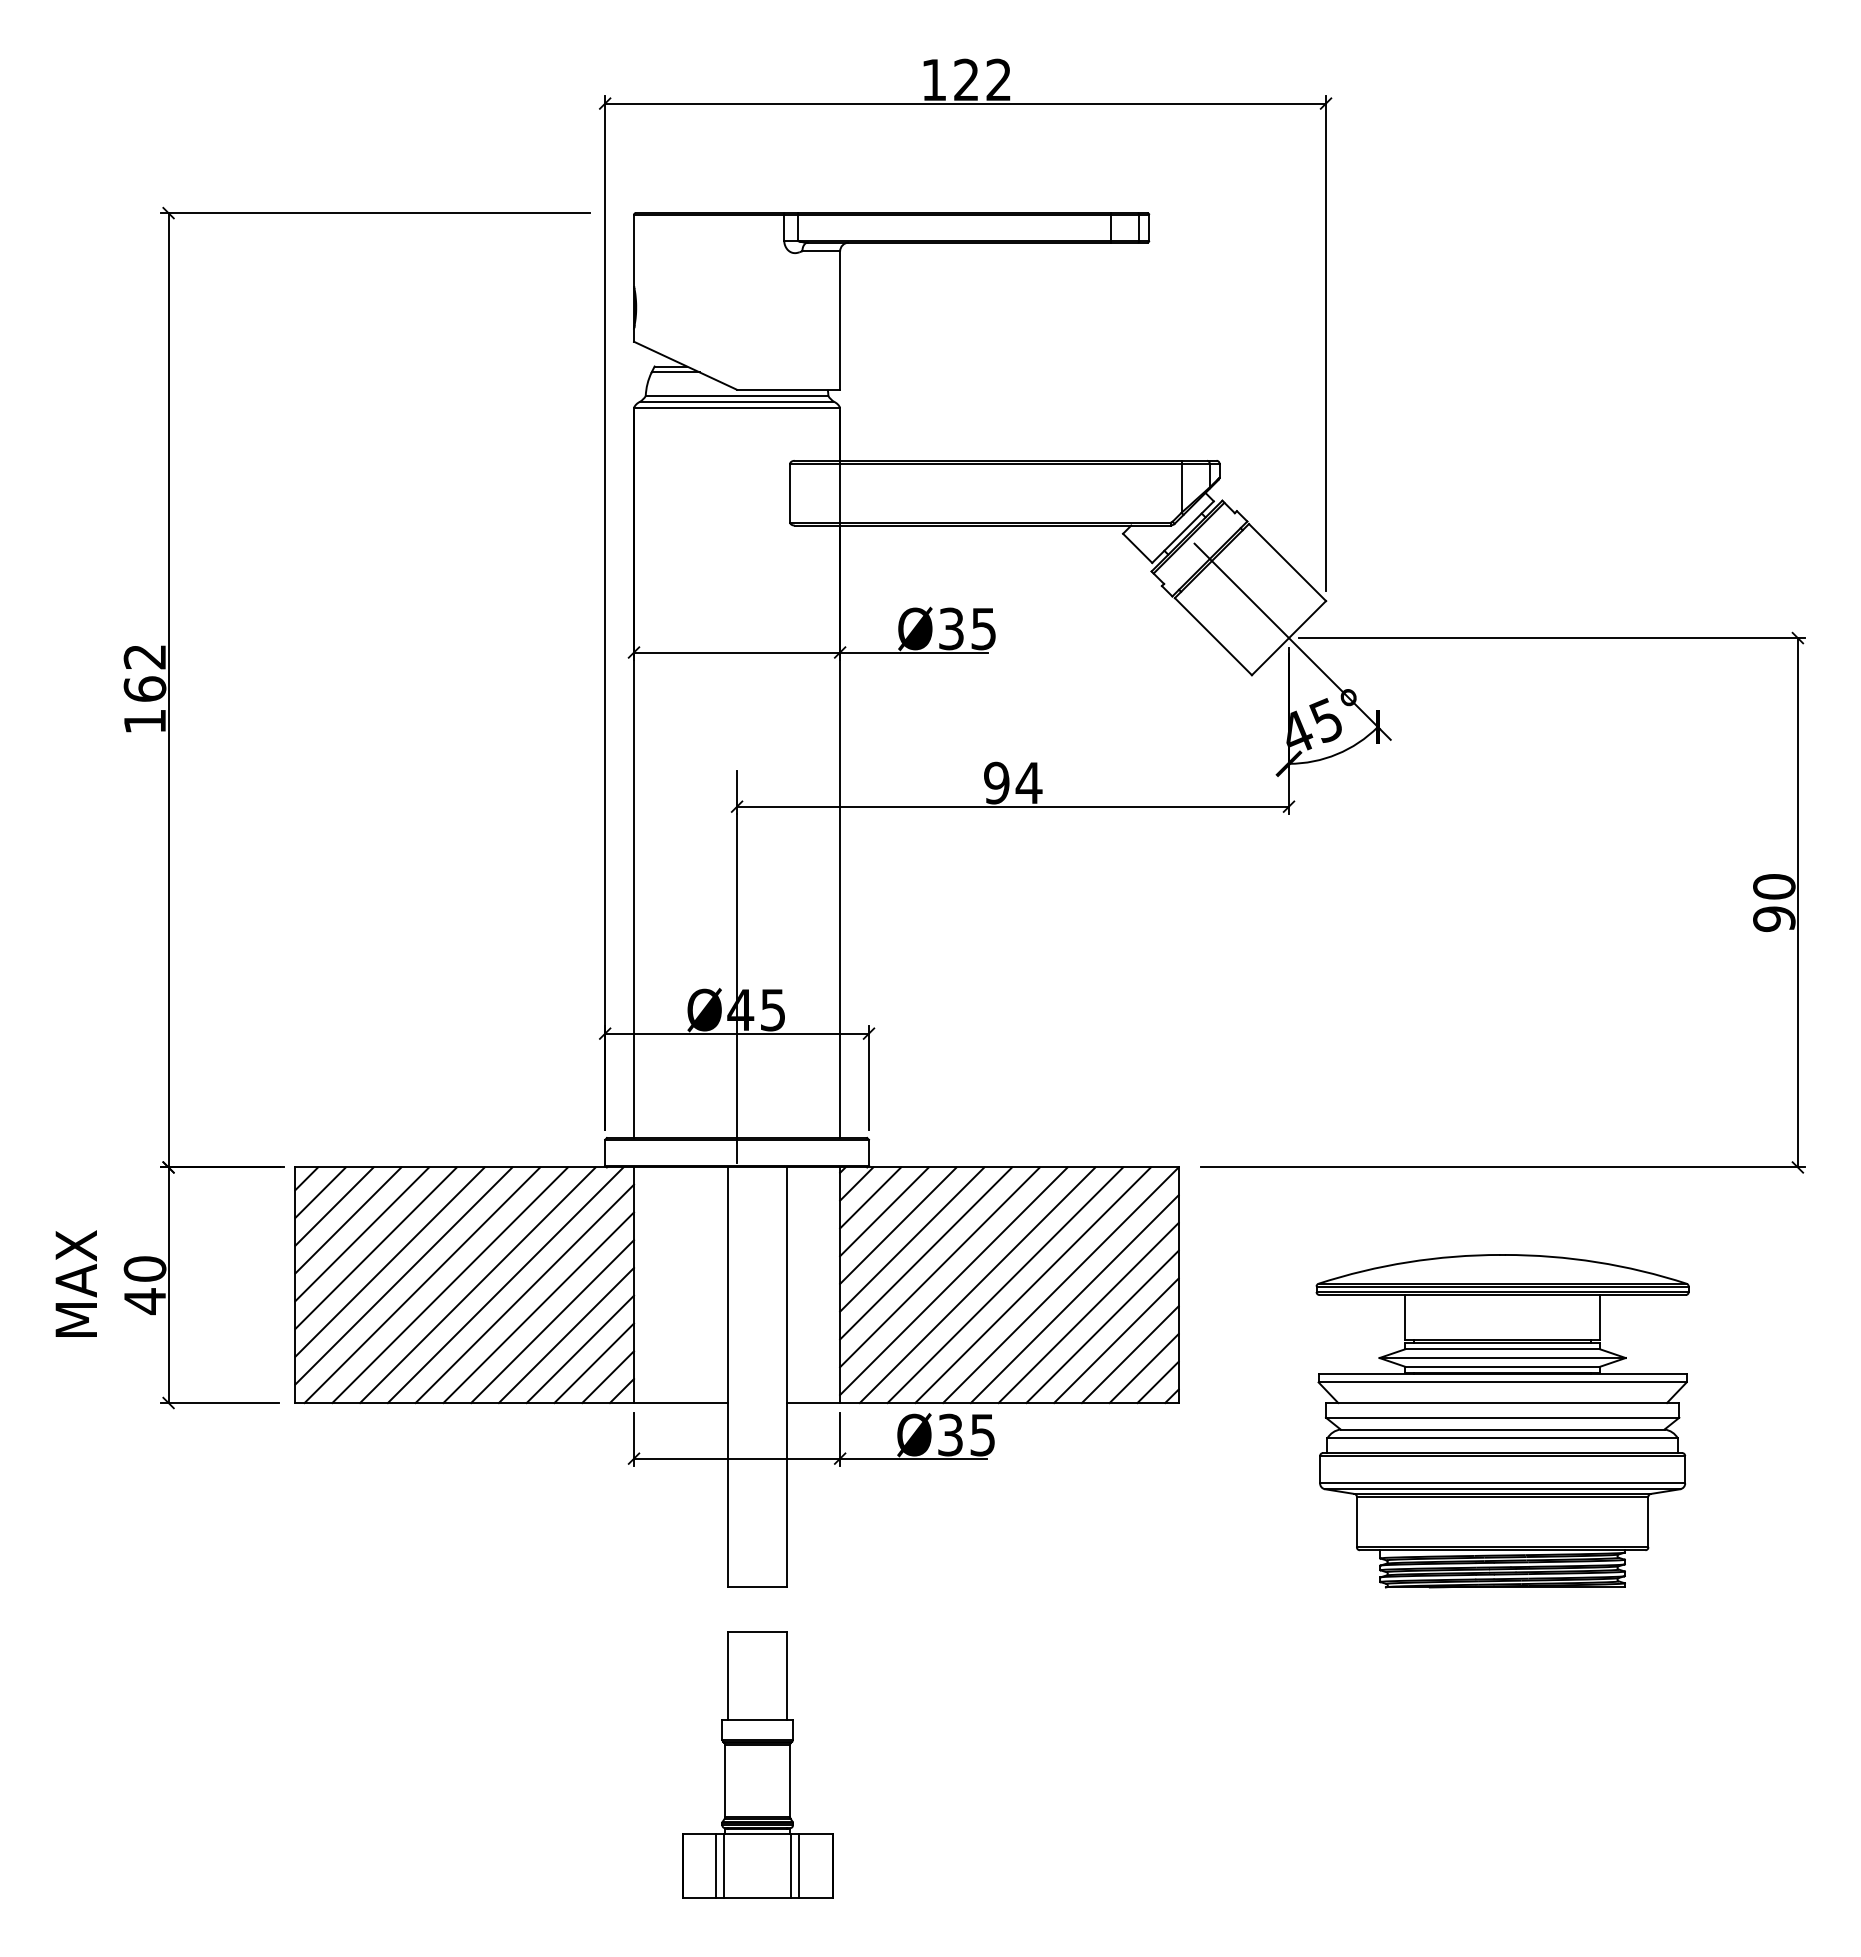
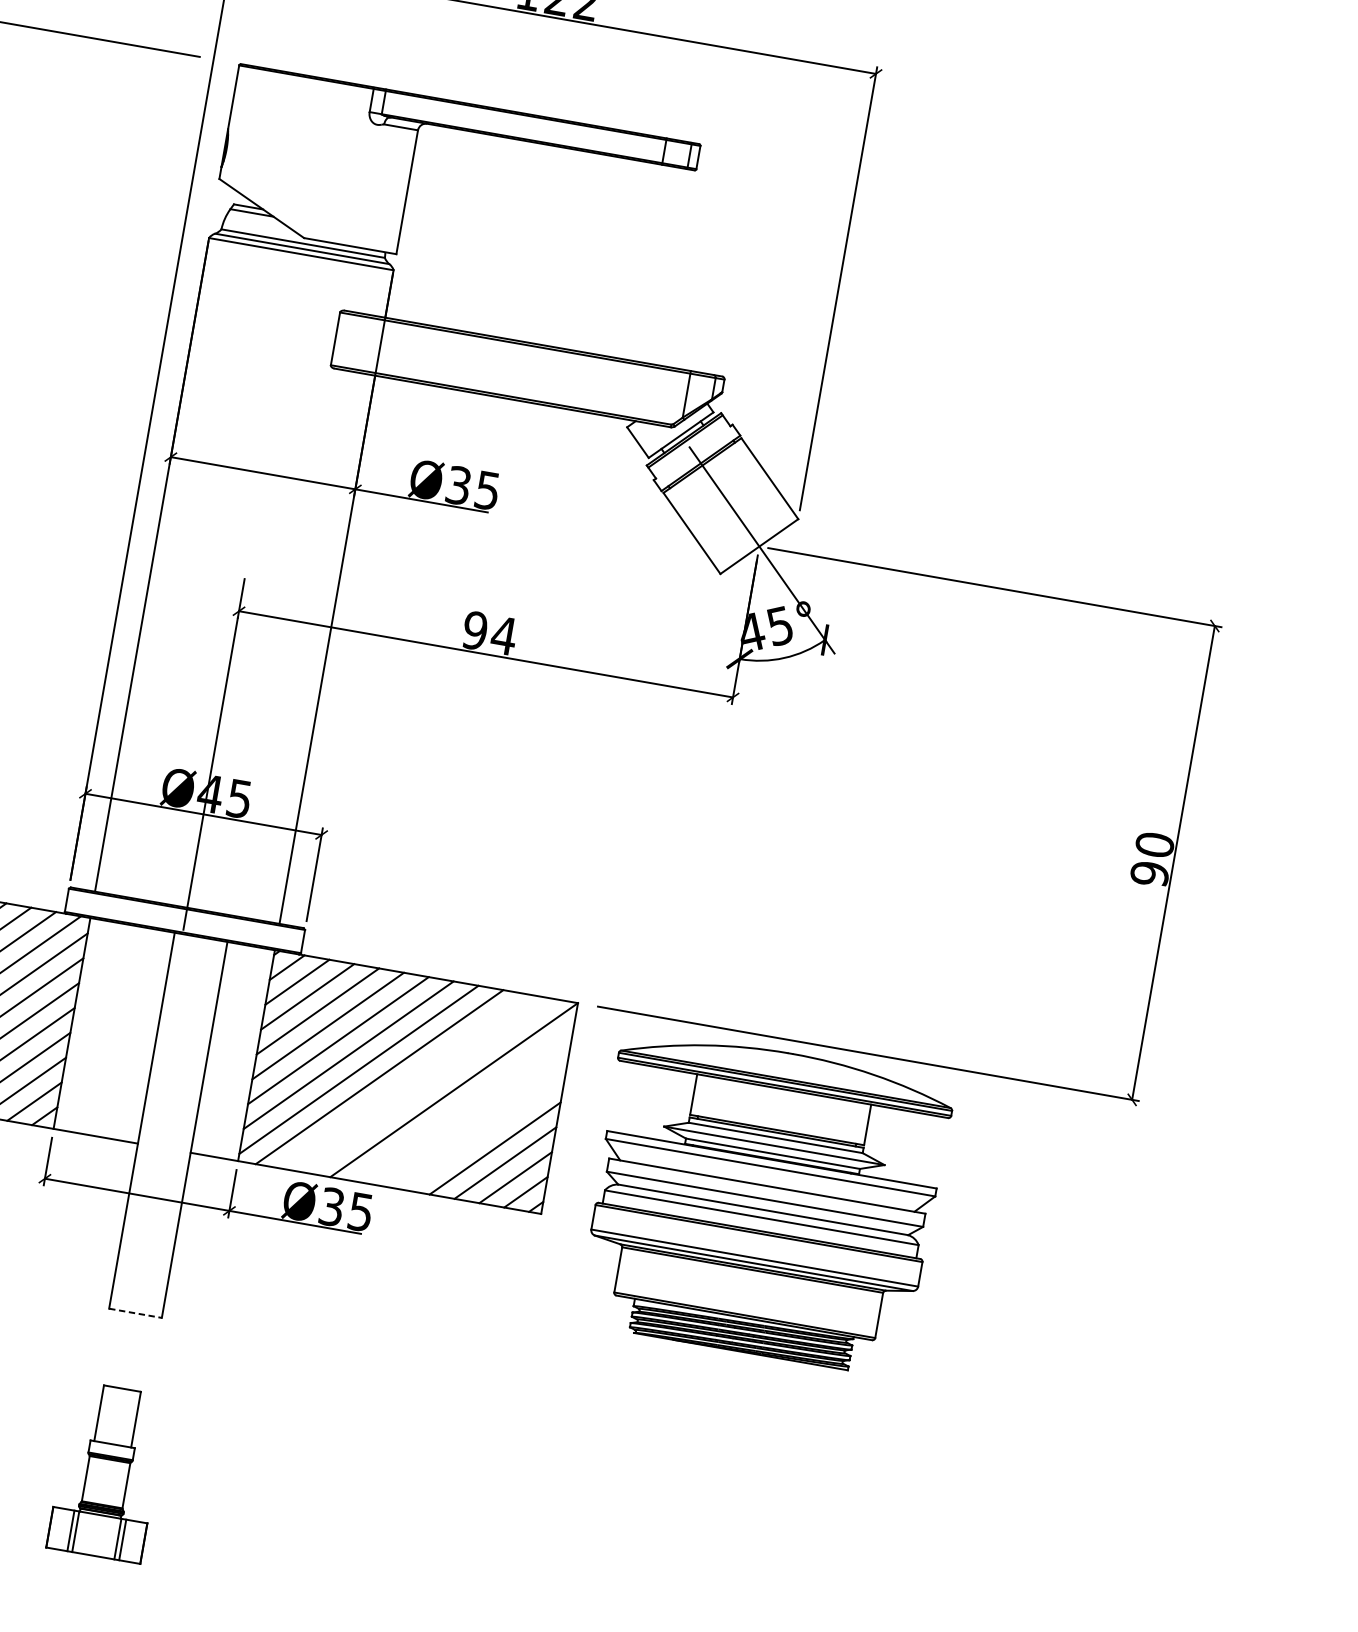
line: (1005, 1285) -> (404, 1081), removed
line: (1032, 1285) -> (428, 1085), removed
line: (1074, 1299) -> (464, 1105), removed
line: (1088, 1312) -> (474, 1118), removed
line: (1102, 1326) -> (484, 1133), removed
part: (1502, 1421) -> (764, 1202), moved
line: (758, 1587) -> (136, 1313), solid -> dashed
part: (757, 1764) -> (107, 1471), size x0.7

